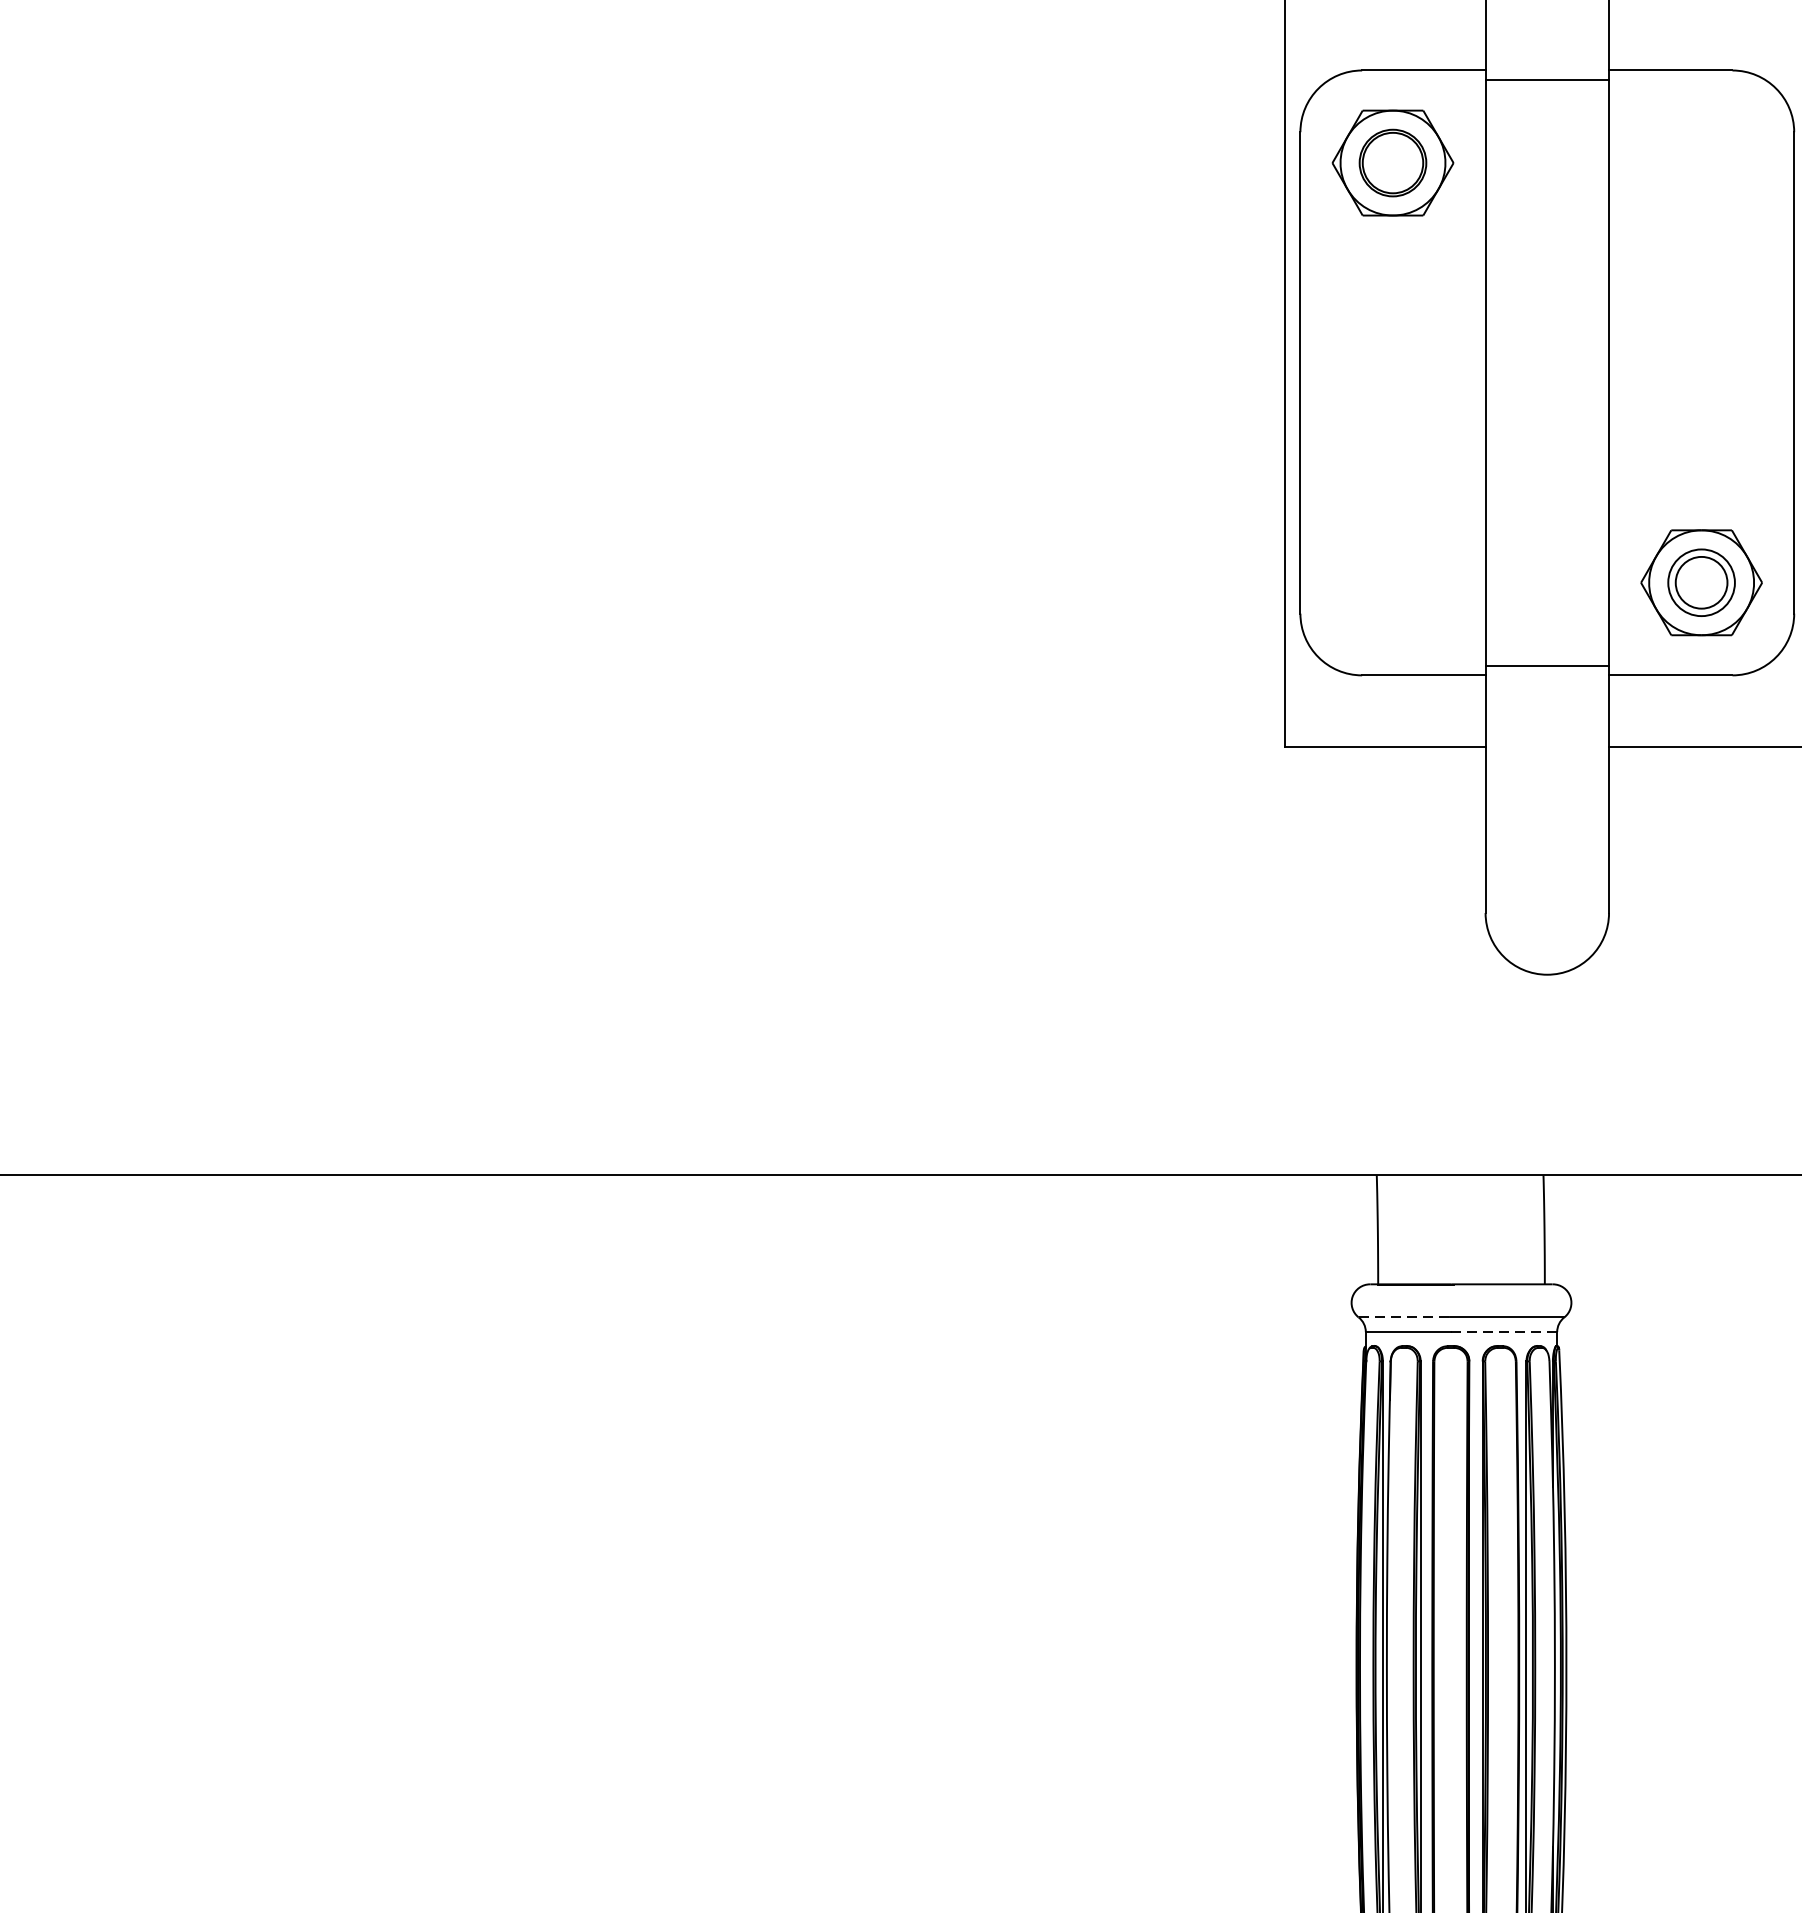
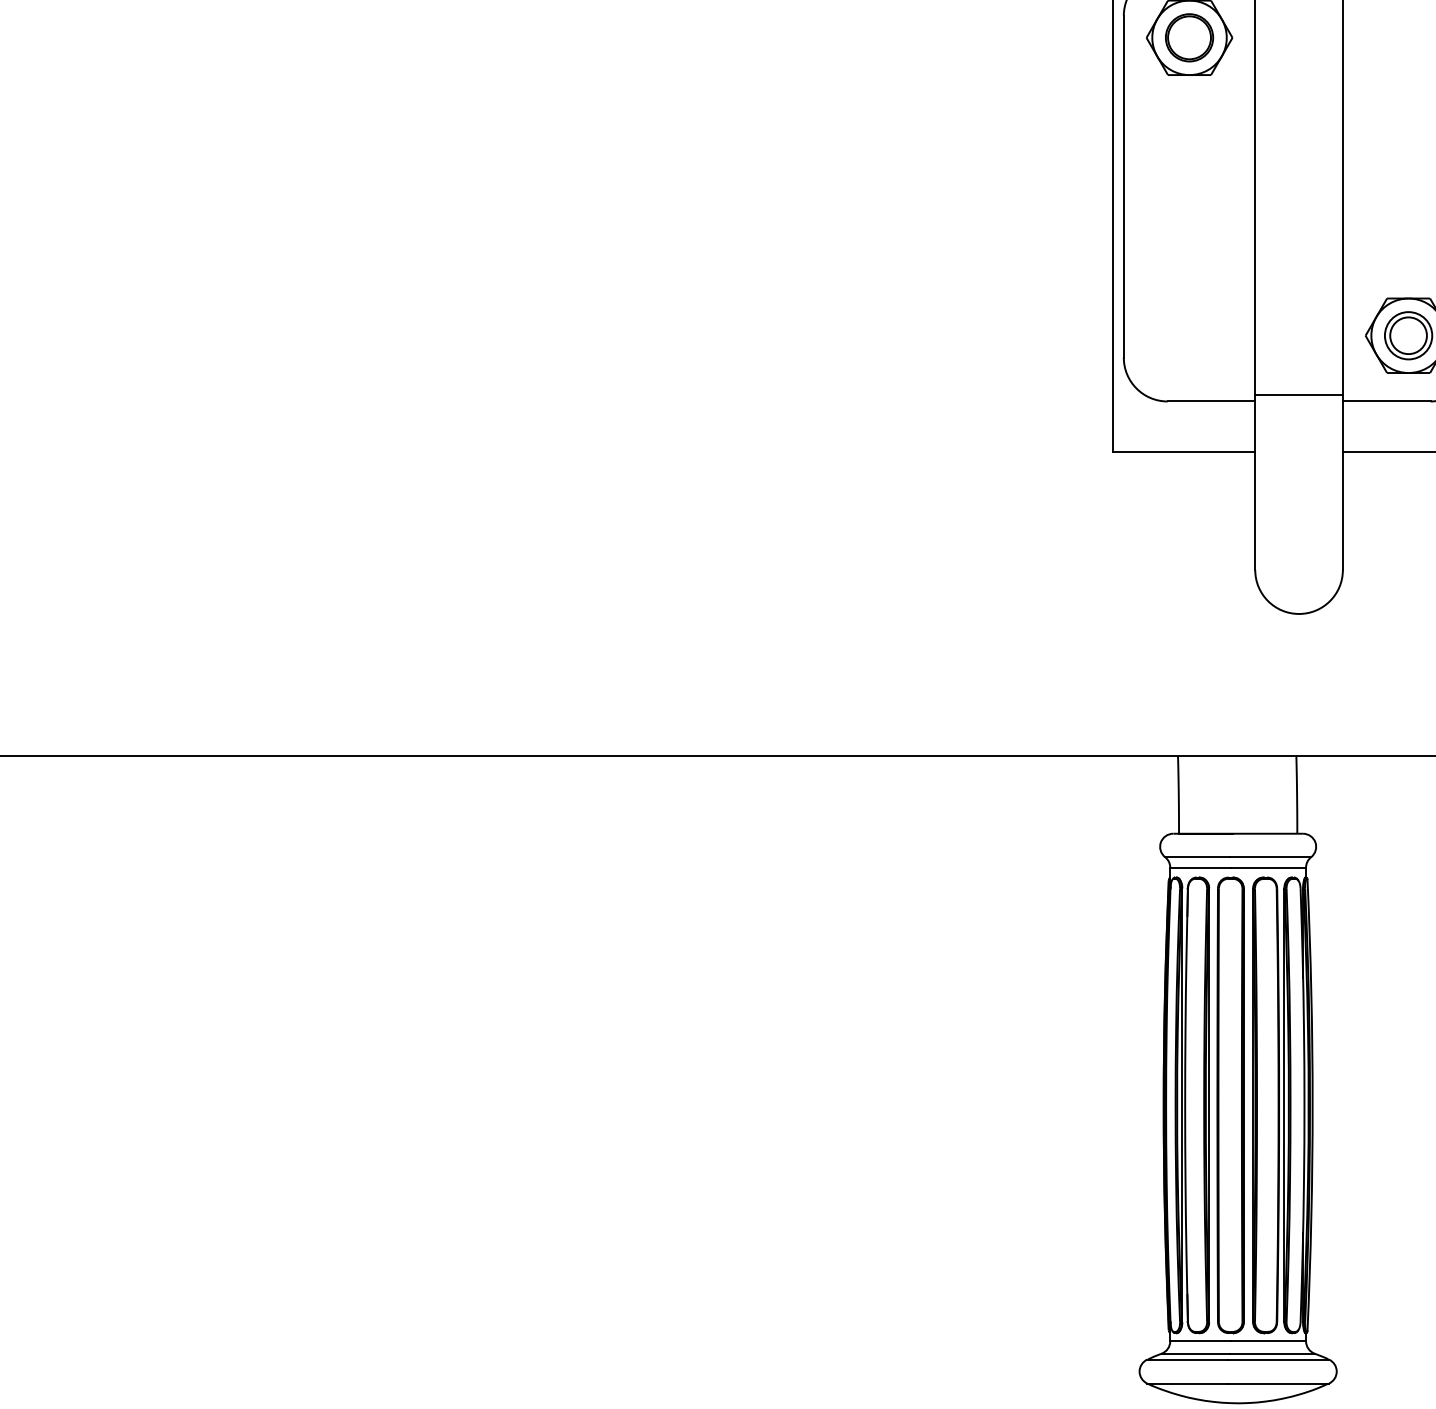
line: (1404, 1317) -> (1197, 857), dashed -> solid
line: (1504, 1331) -> (1268, 867), dashed -> solid

